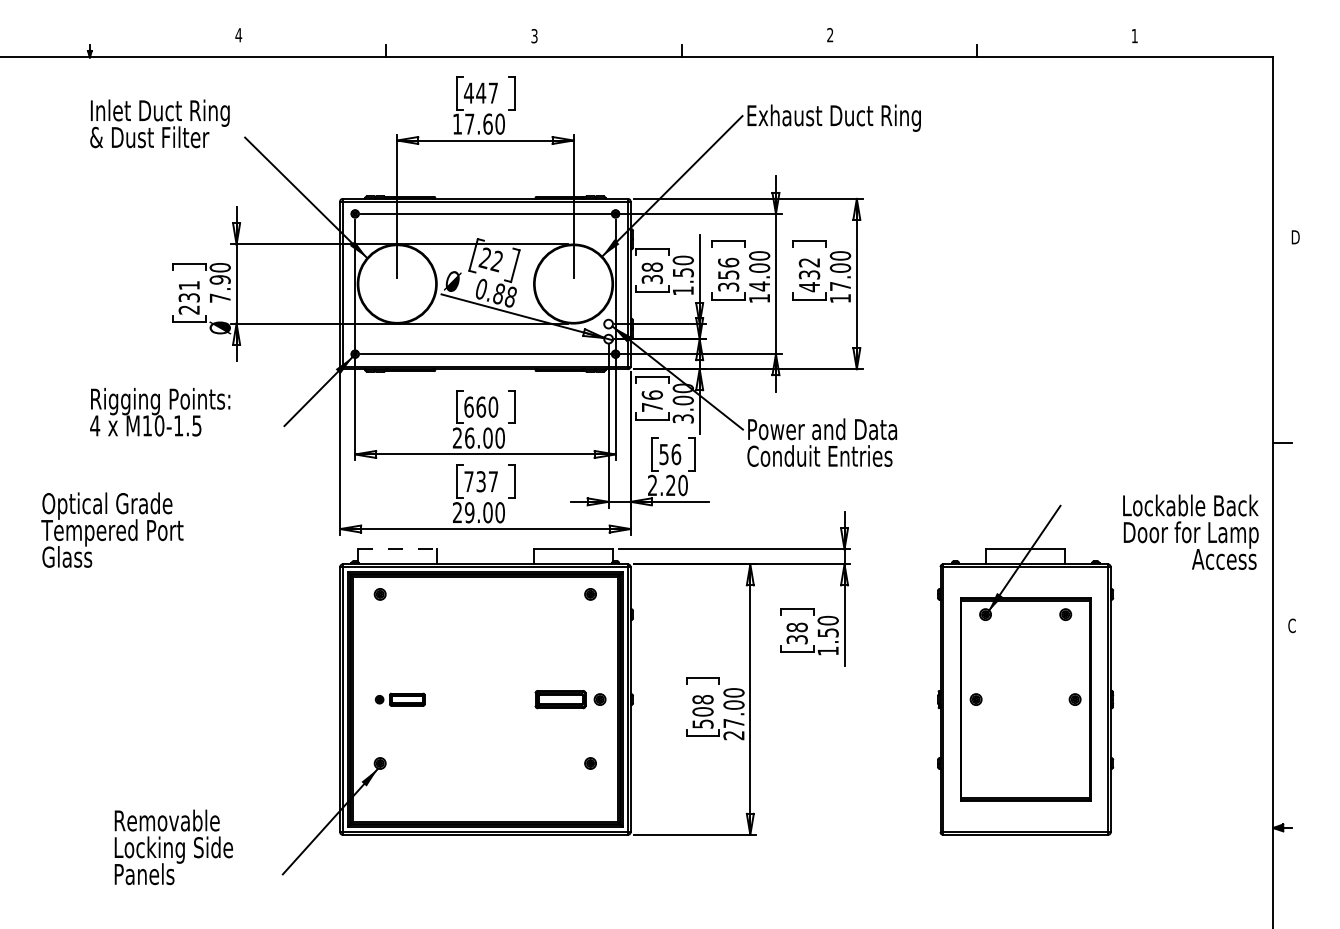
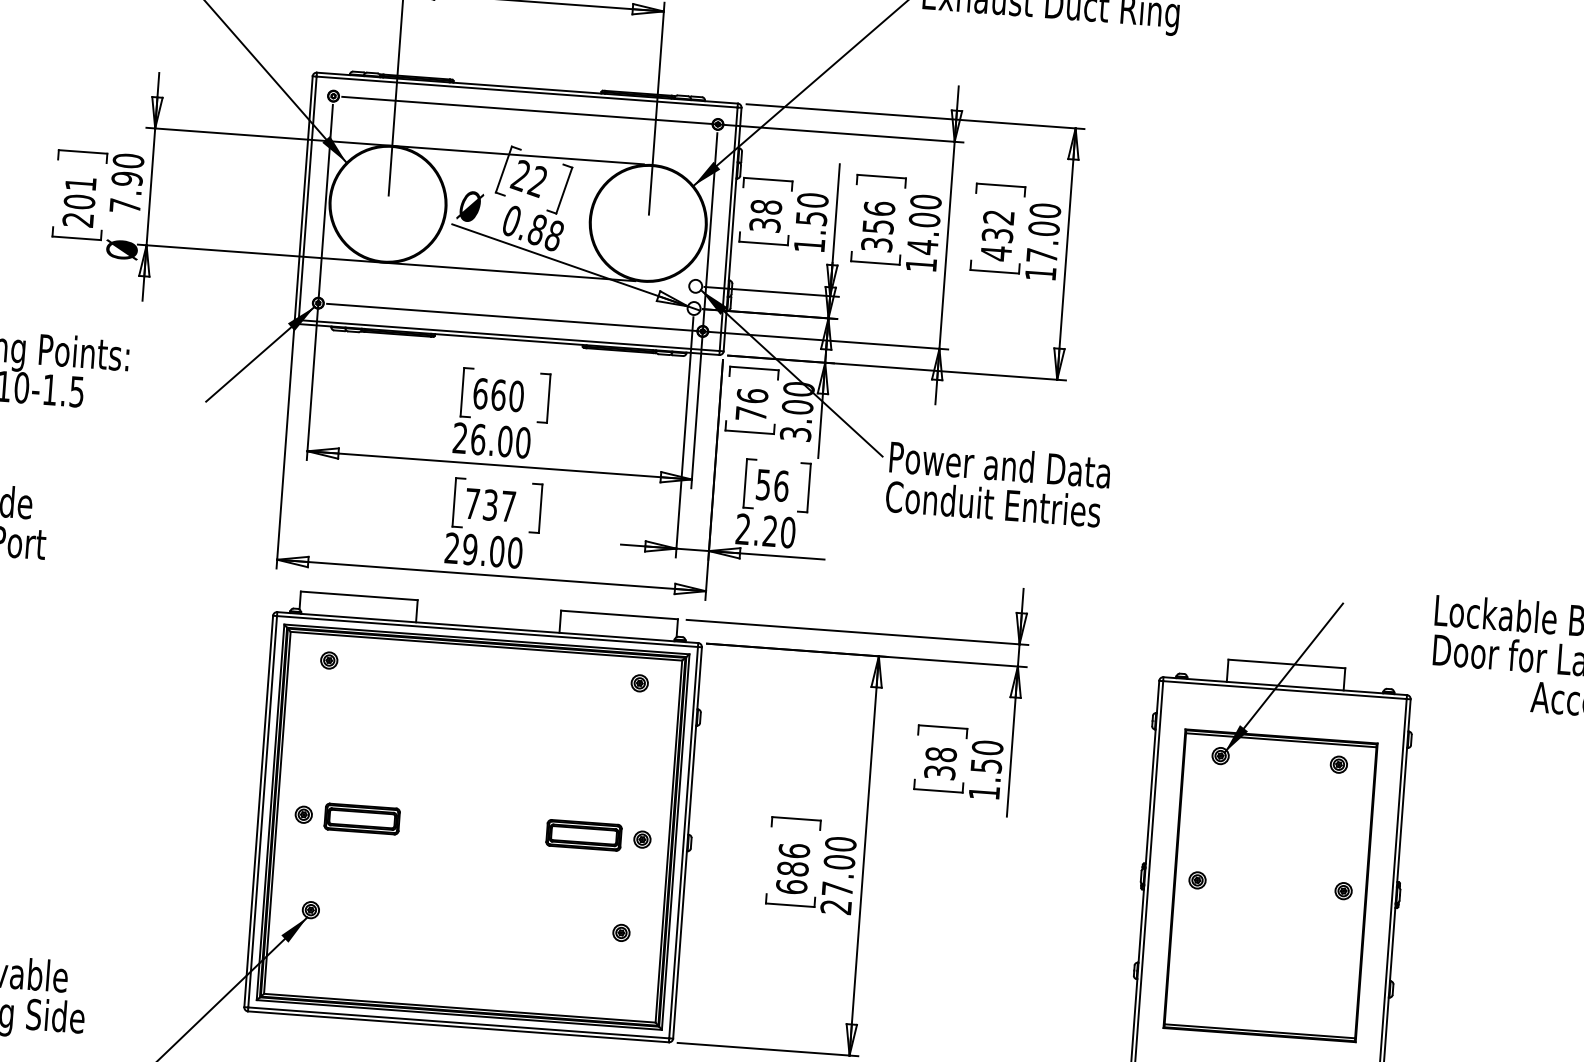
text: (188, 297) -> (78, 201), 231 -> 201
line: (397, 549) -> (359, 596), dashed -> solid
part: (400, 699) -> (347, 817), size x1.43
text: (702, 711) -> (792, 868), 508 -> 686

